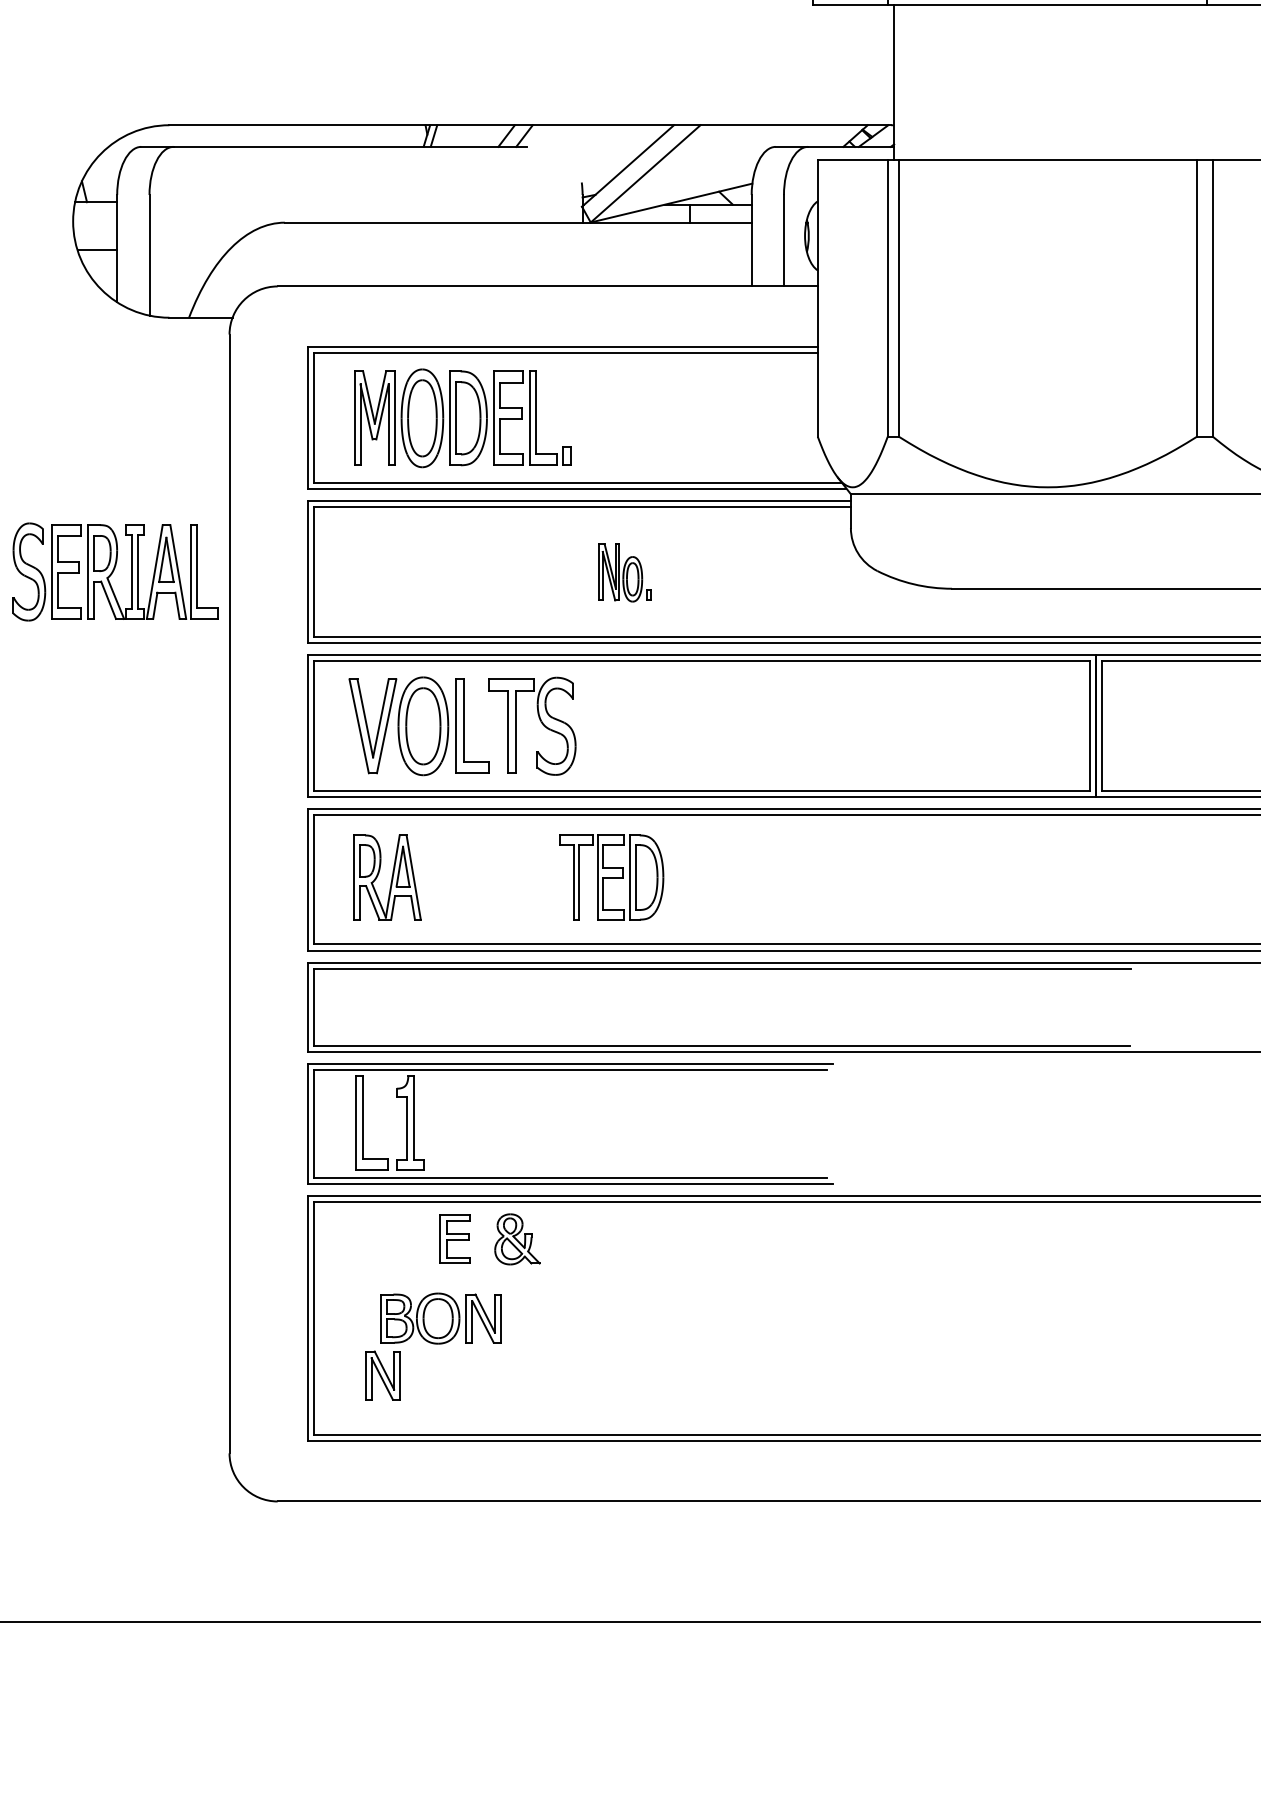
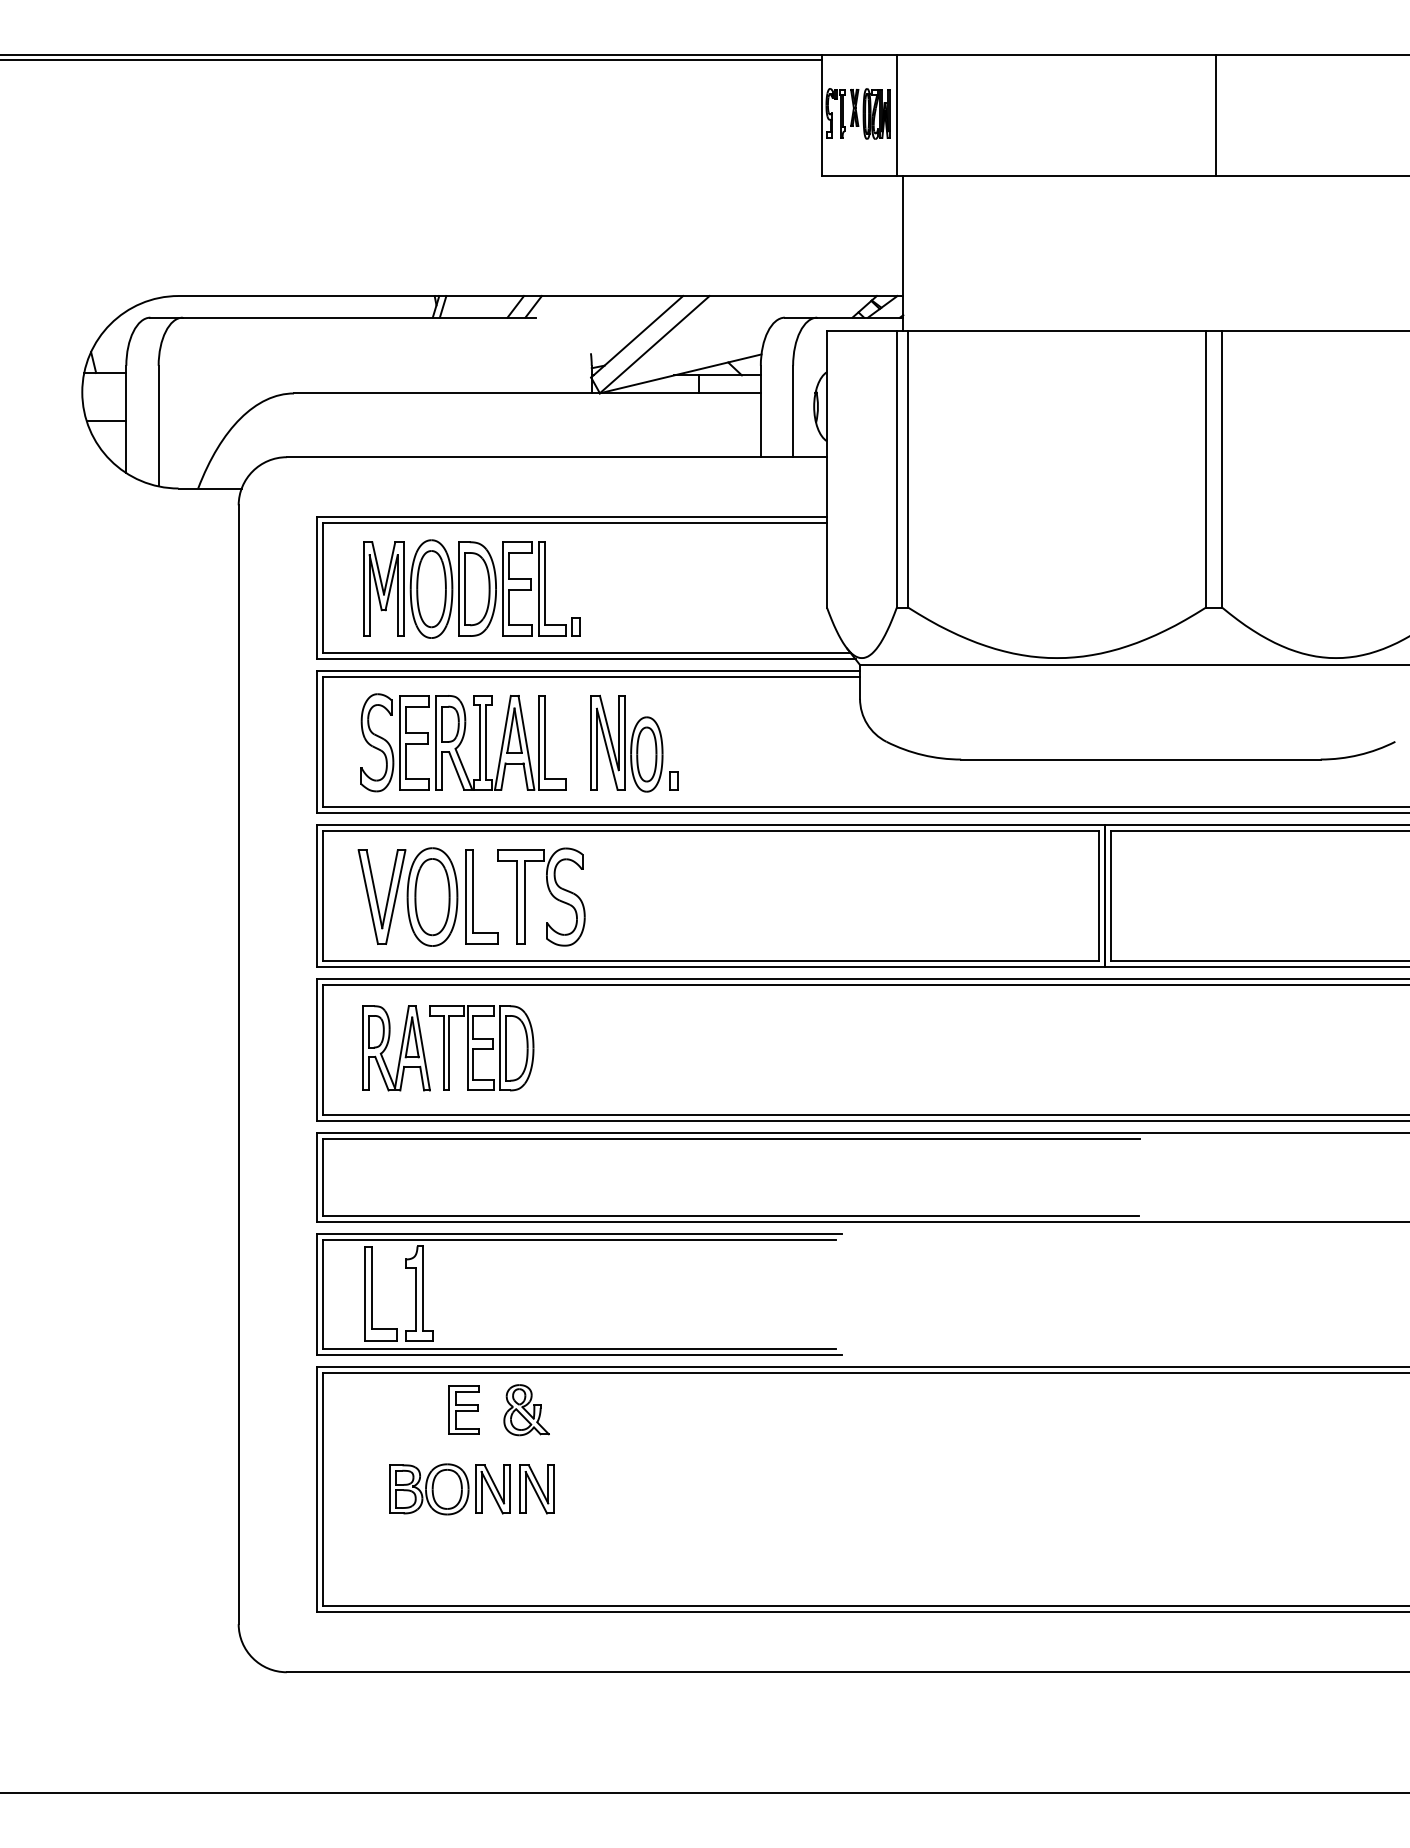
part: (115, 571) -> (463, 742), moved
part: (625, 572) -> (634, 743), size x1.67
part: (611, 877) -> (481, 1048), moved
part: (382, 1375) -> (536, 1489), moved

